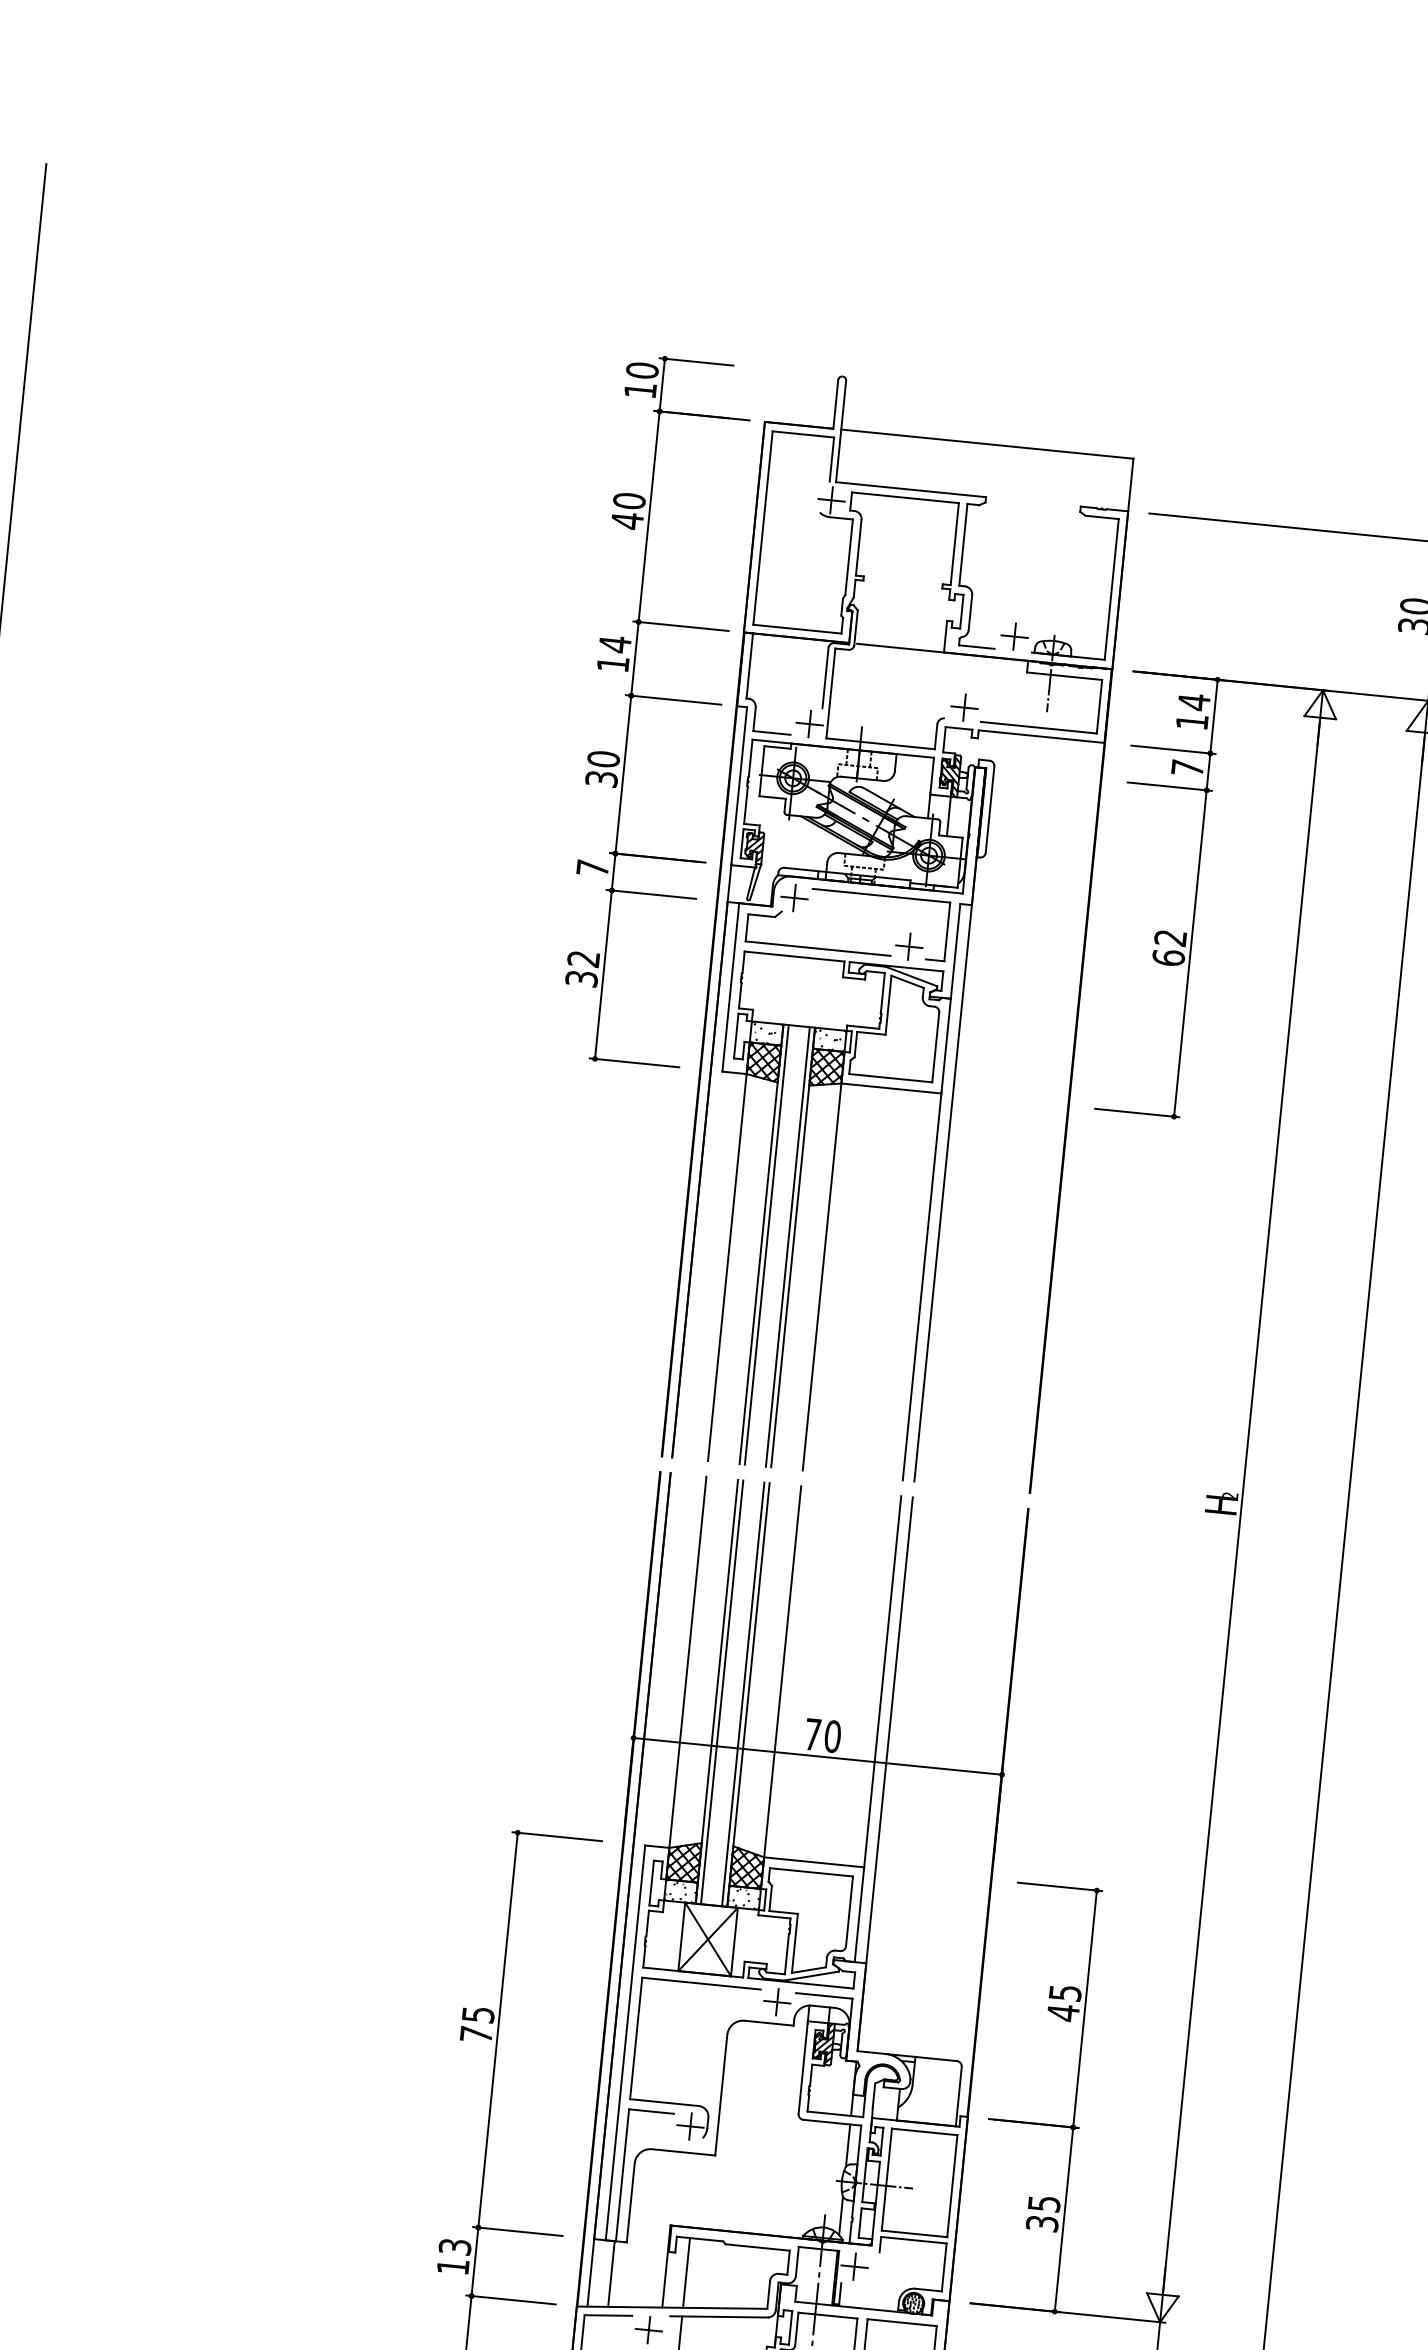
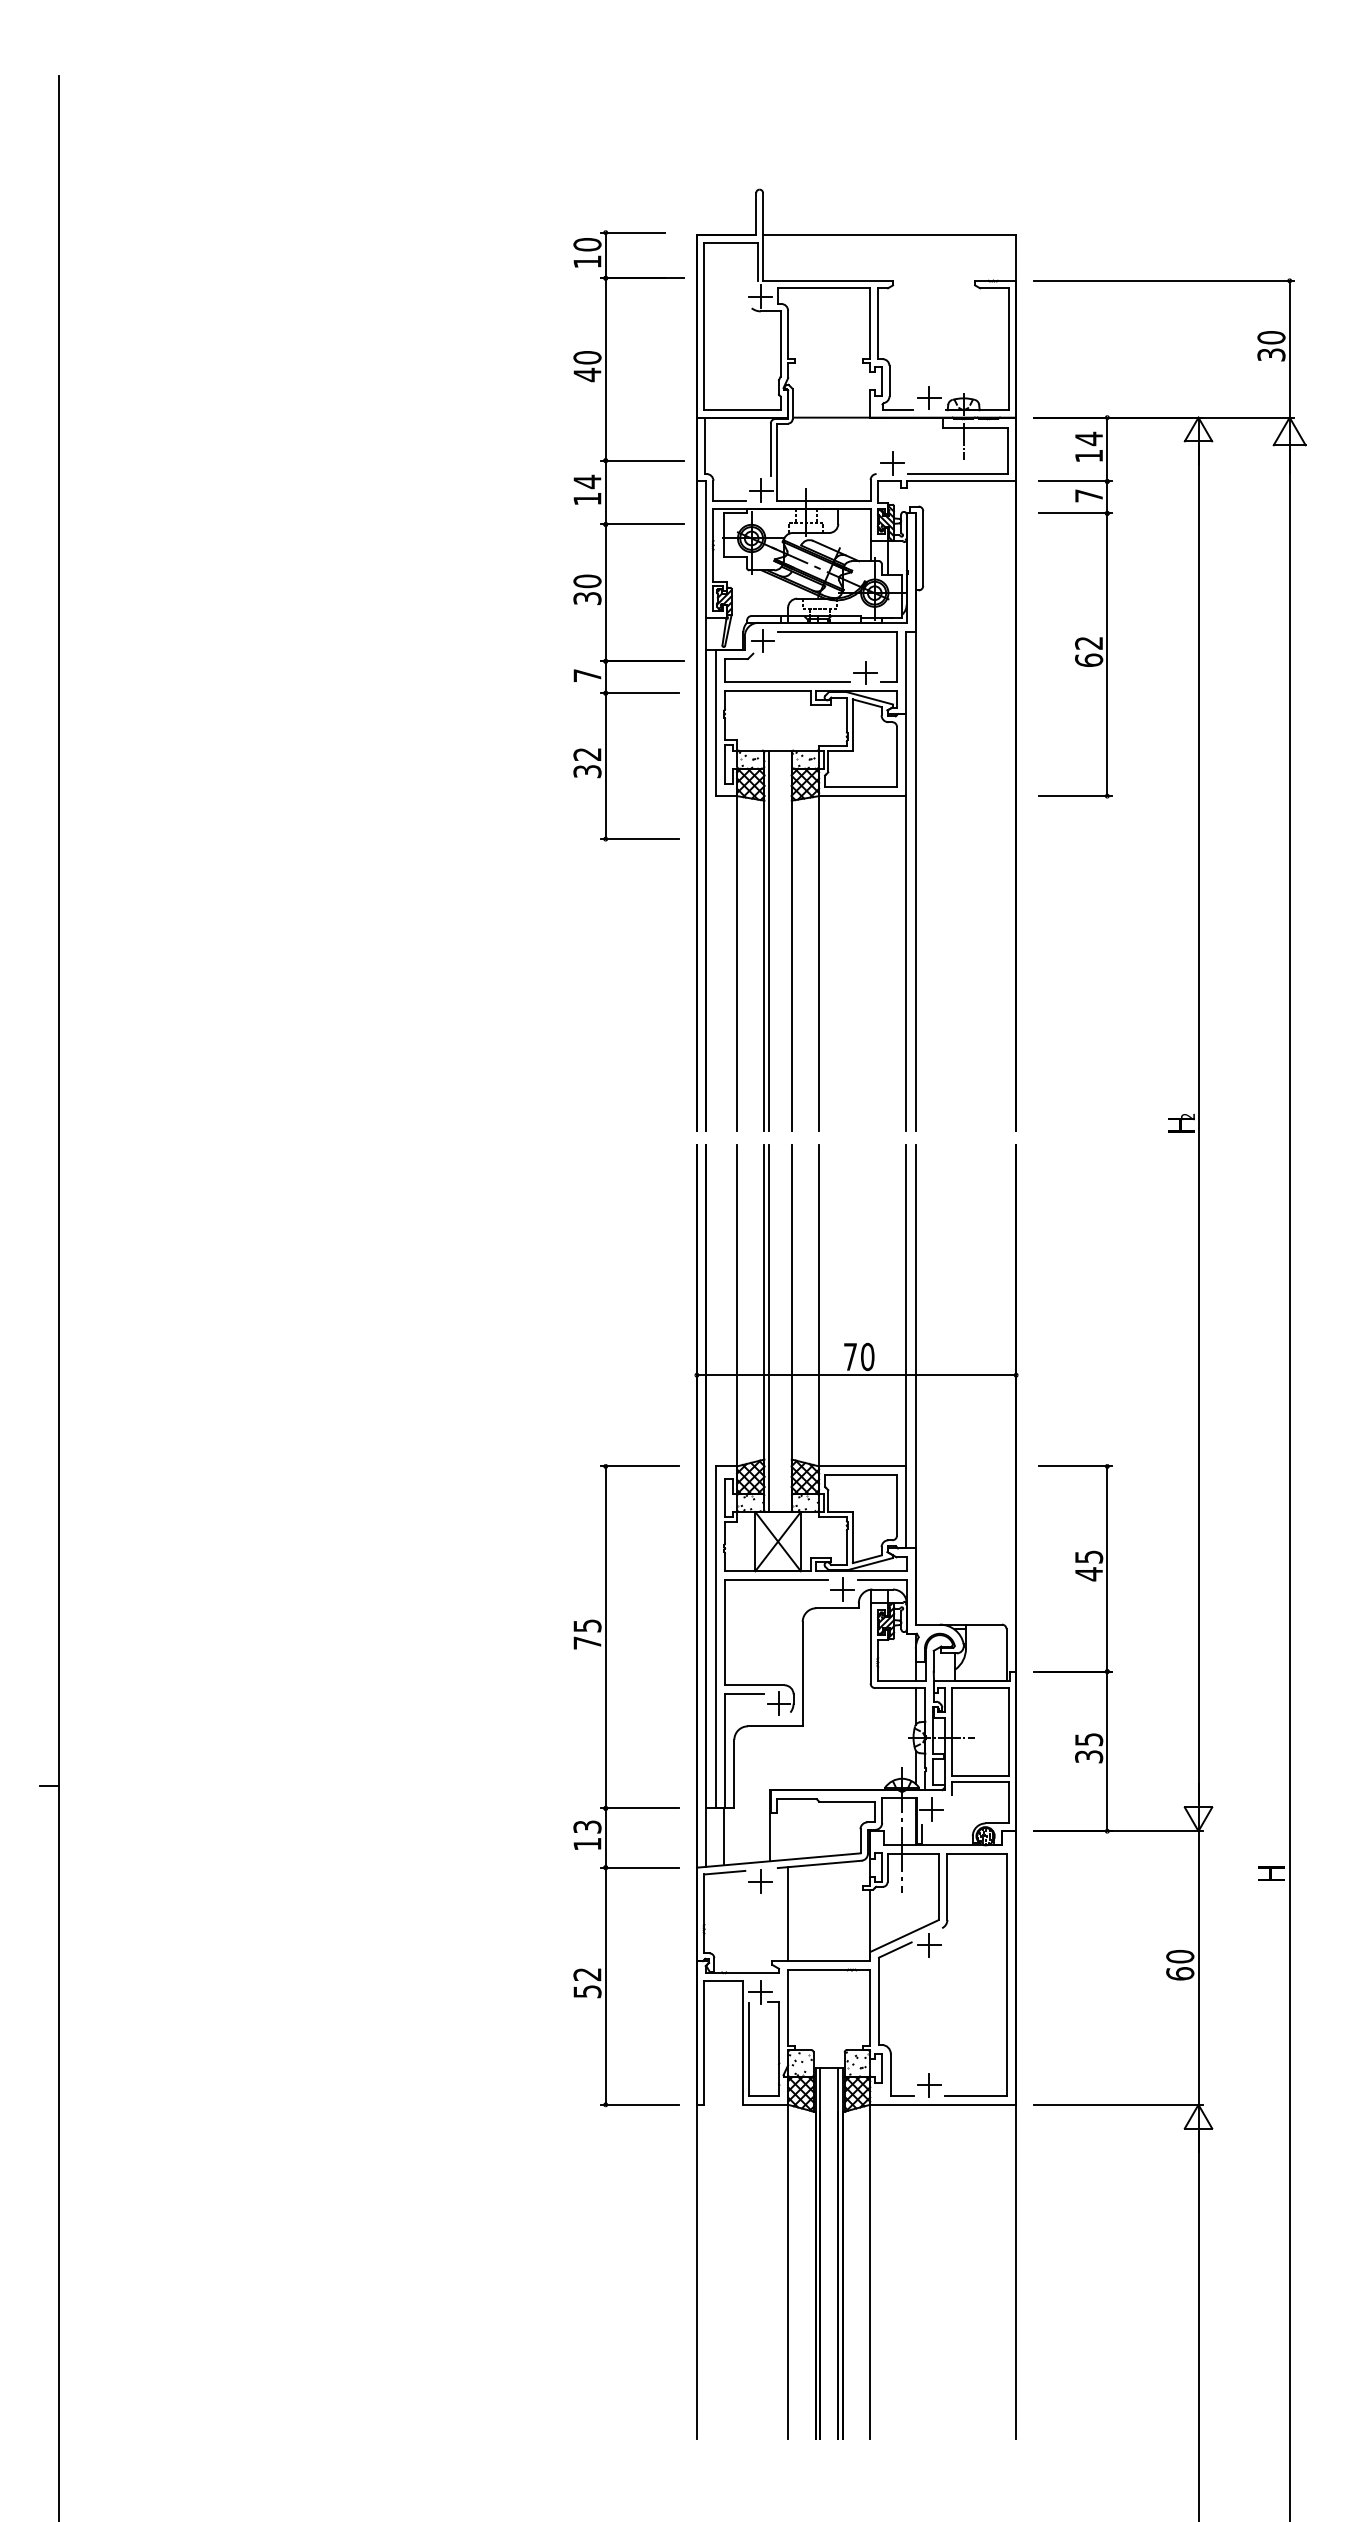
part: (657, 698) -> (628, 524), moved
line: (788, 1246) -> (787, 940), removed
line: (743, 1694) -> (787, 1328), removed
line: (686, 2272) -> (788, 1829), removed

